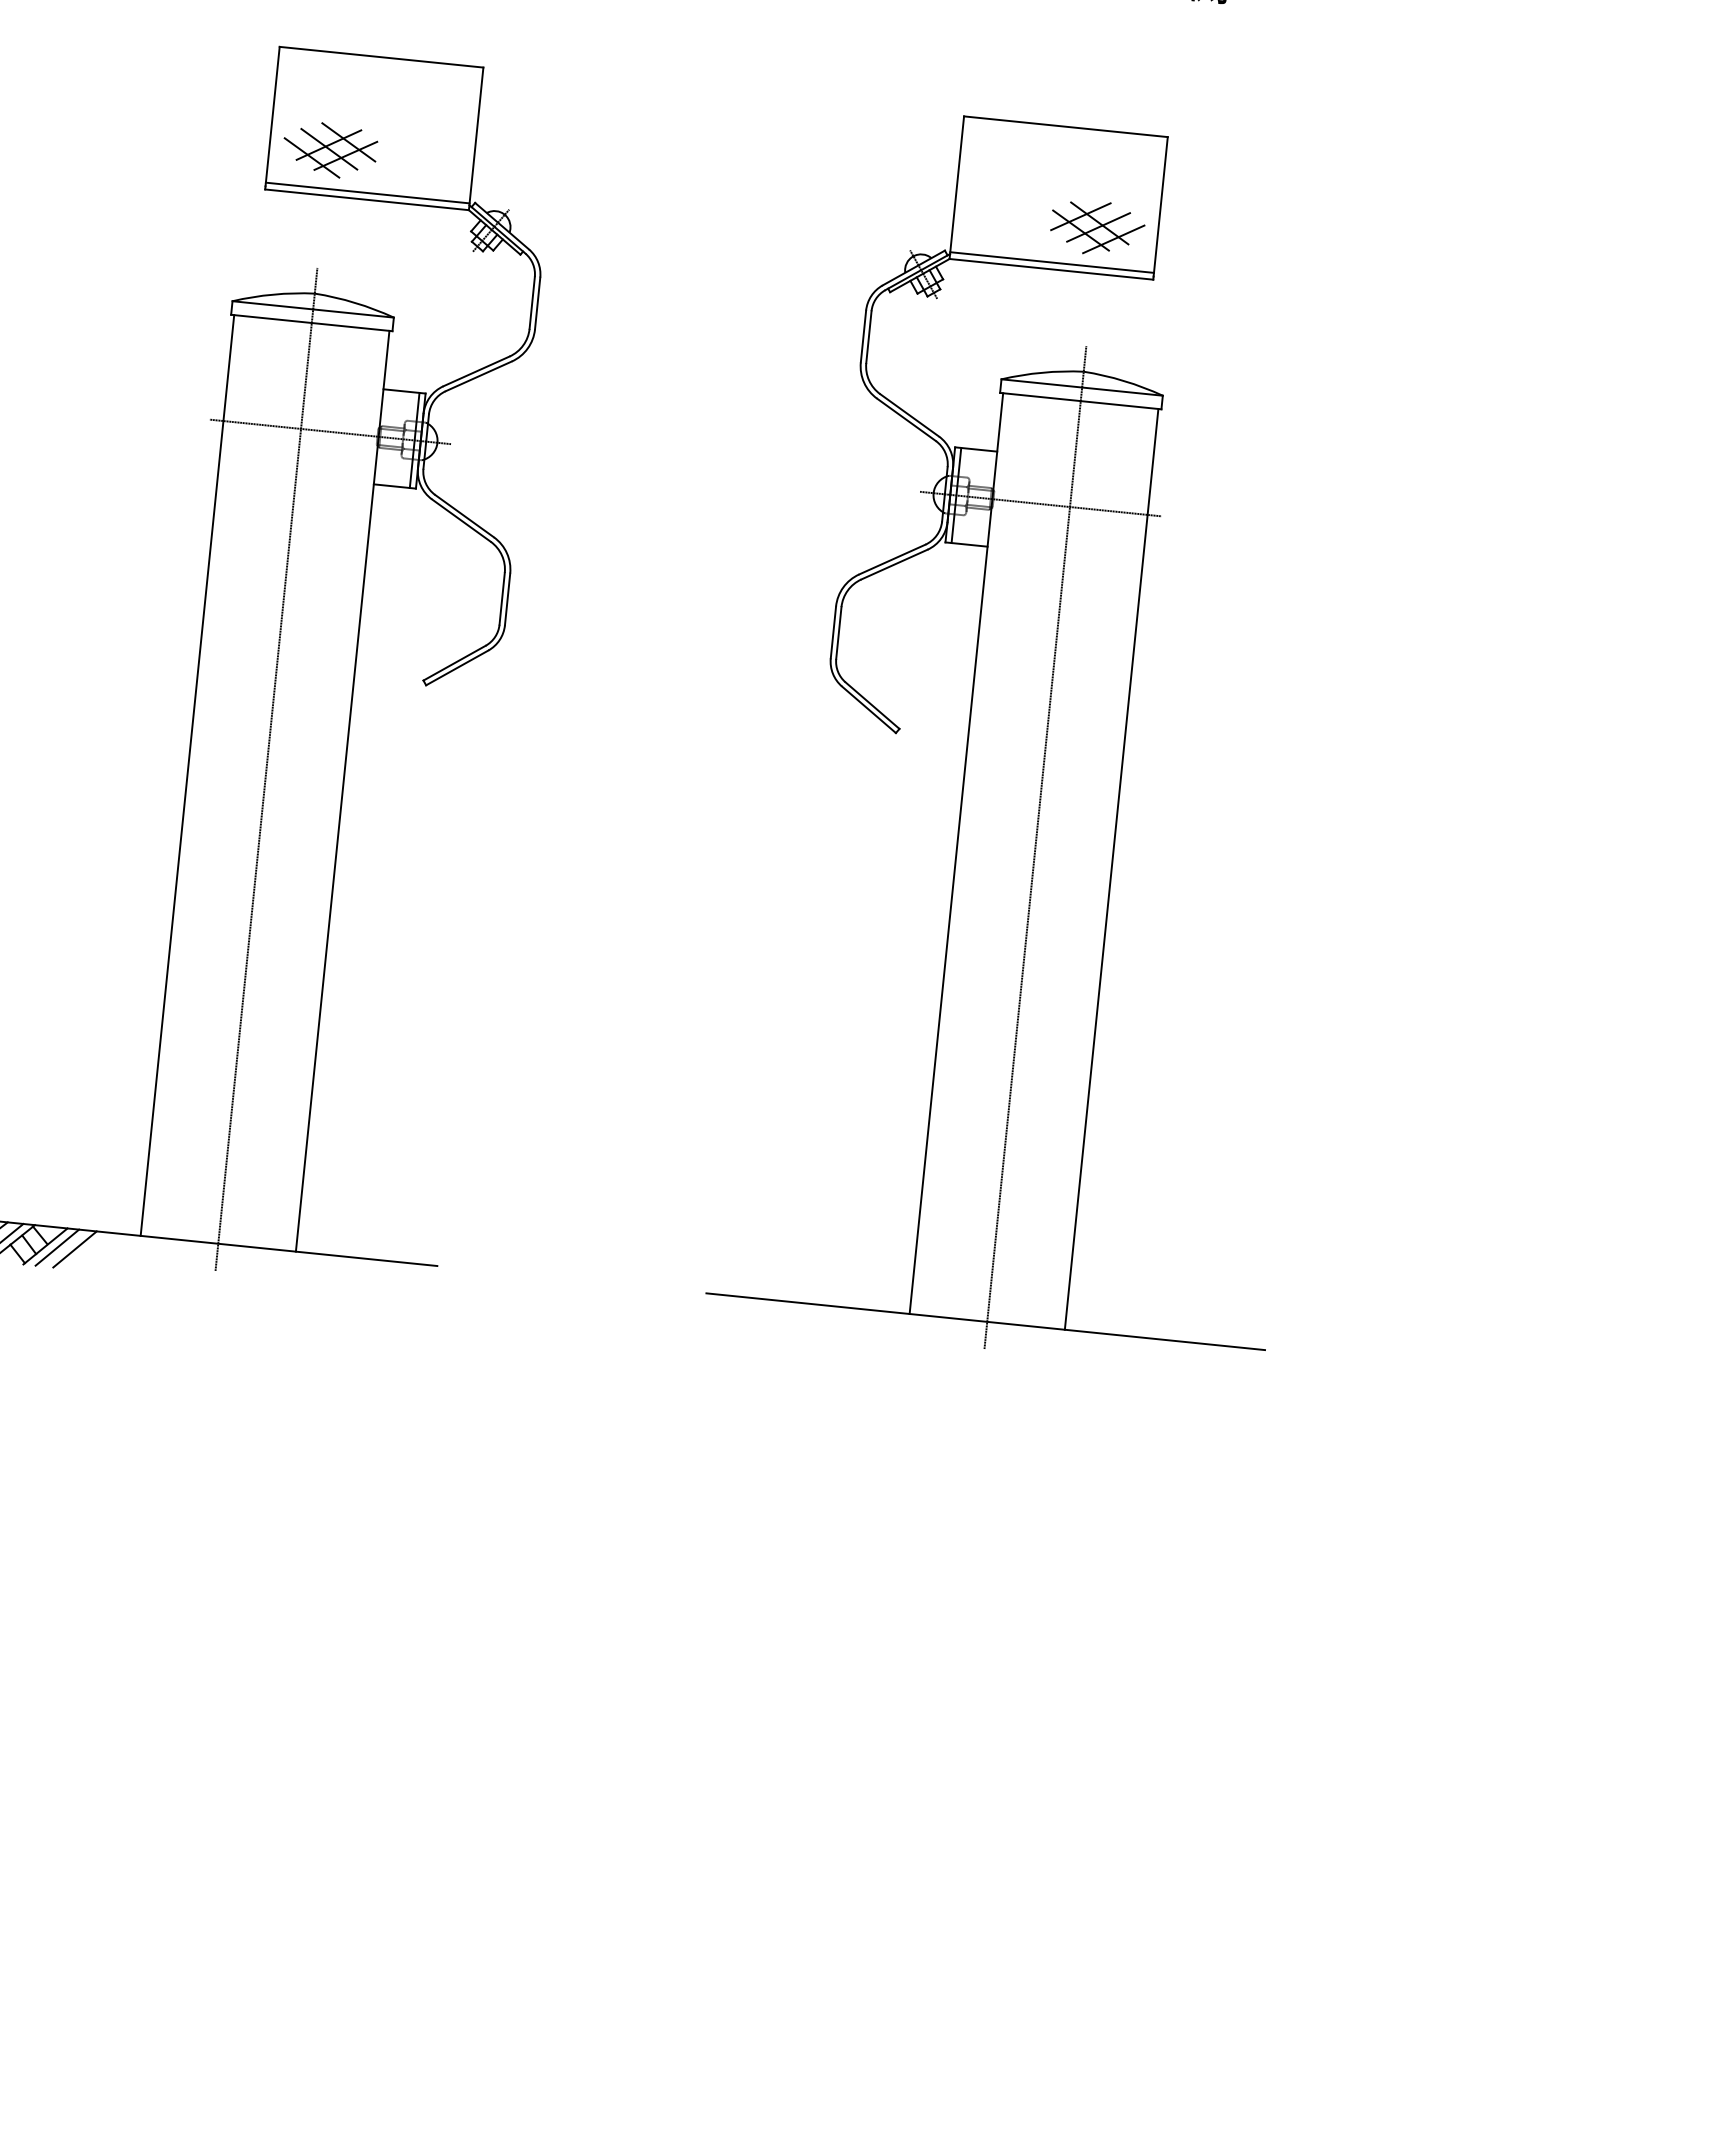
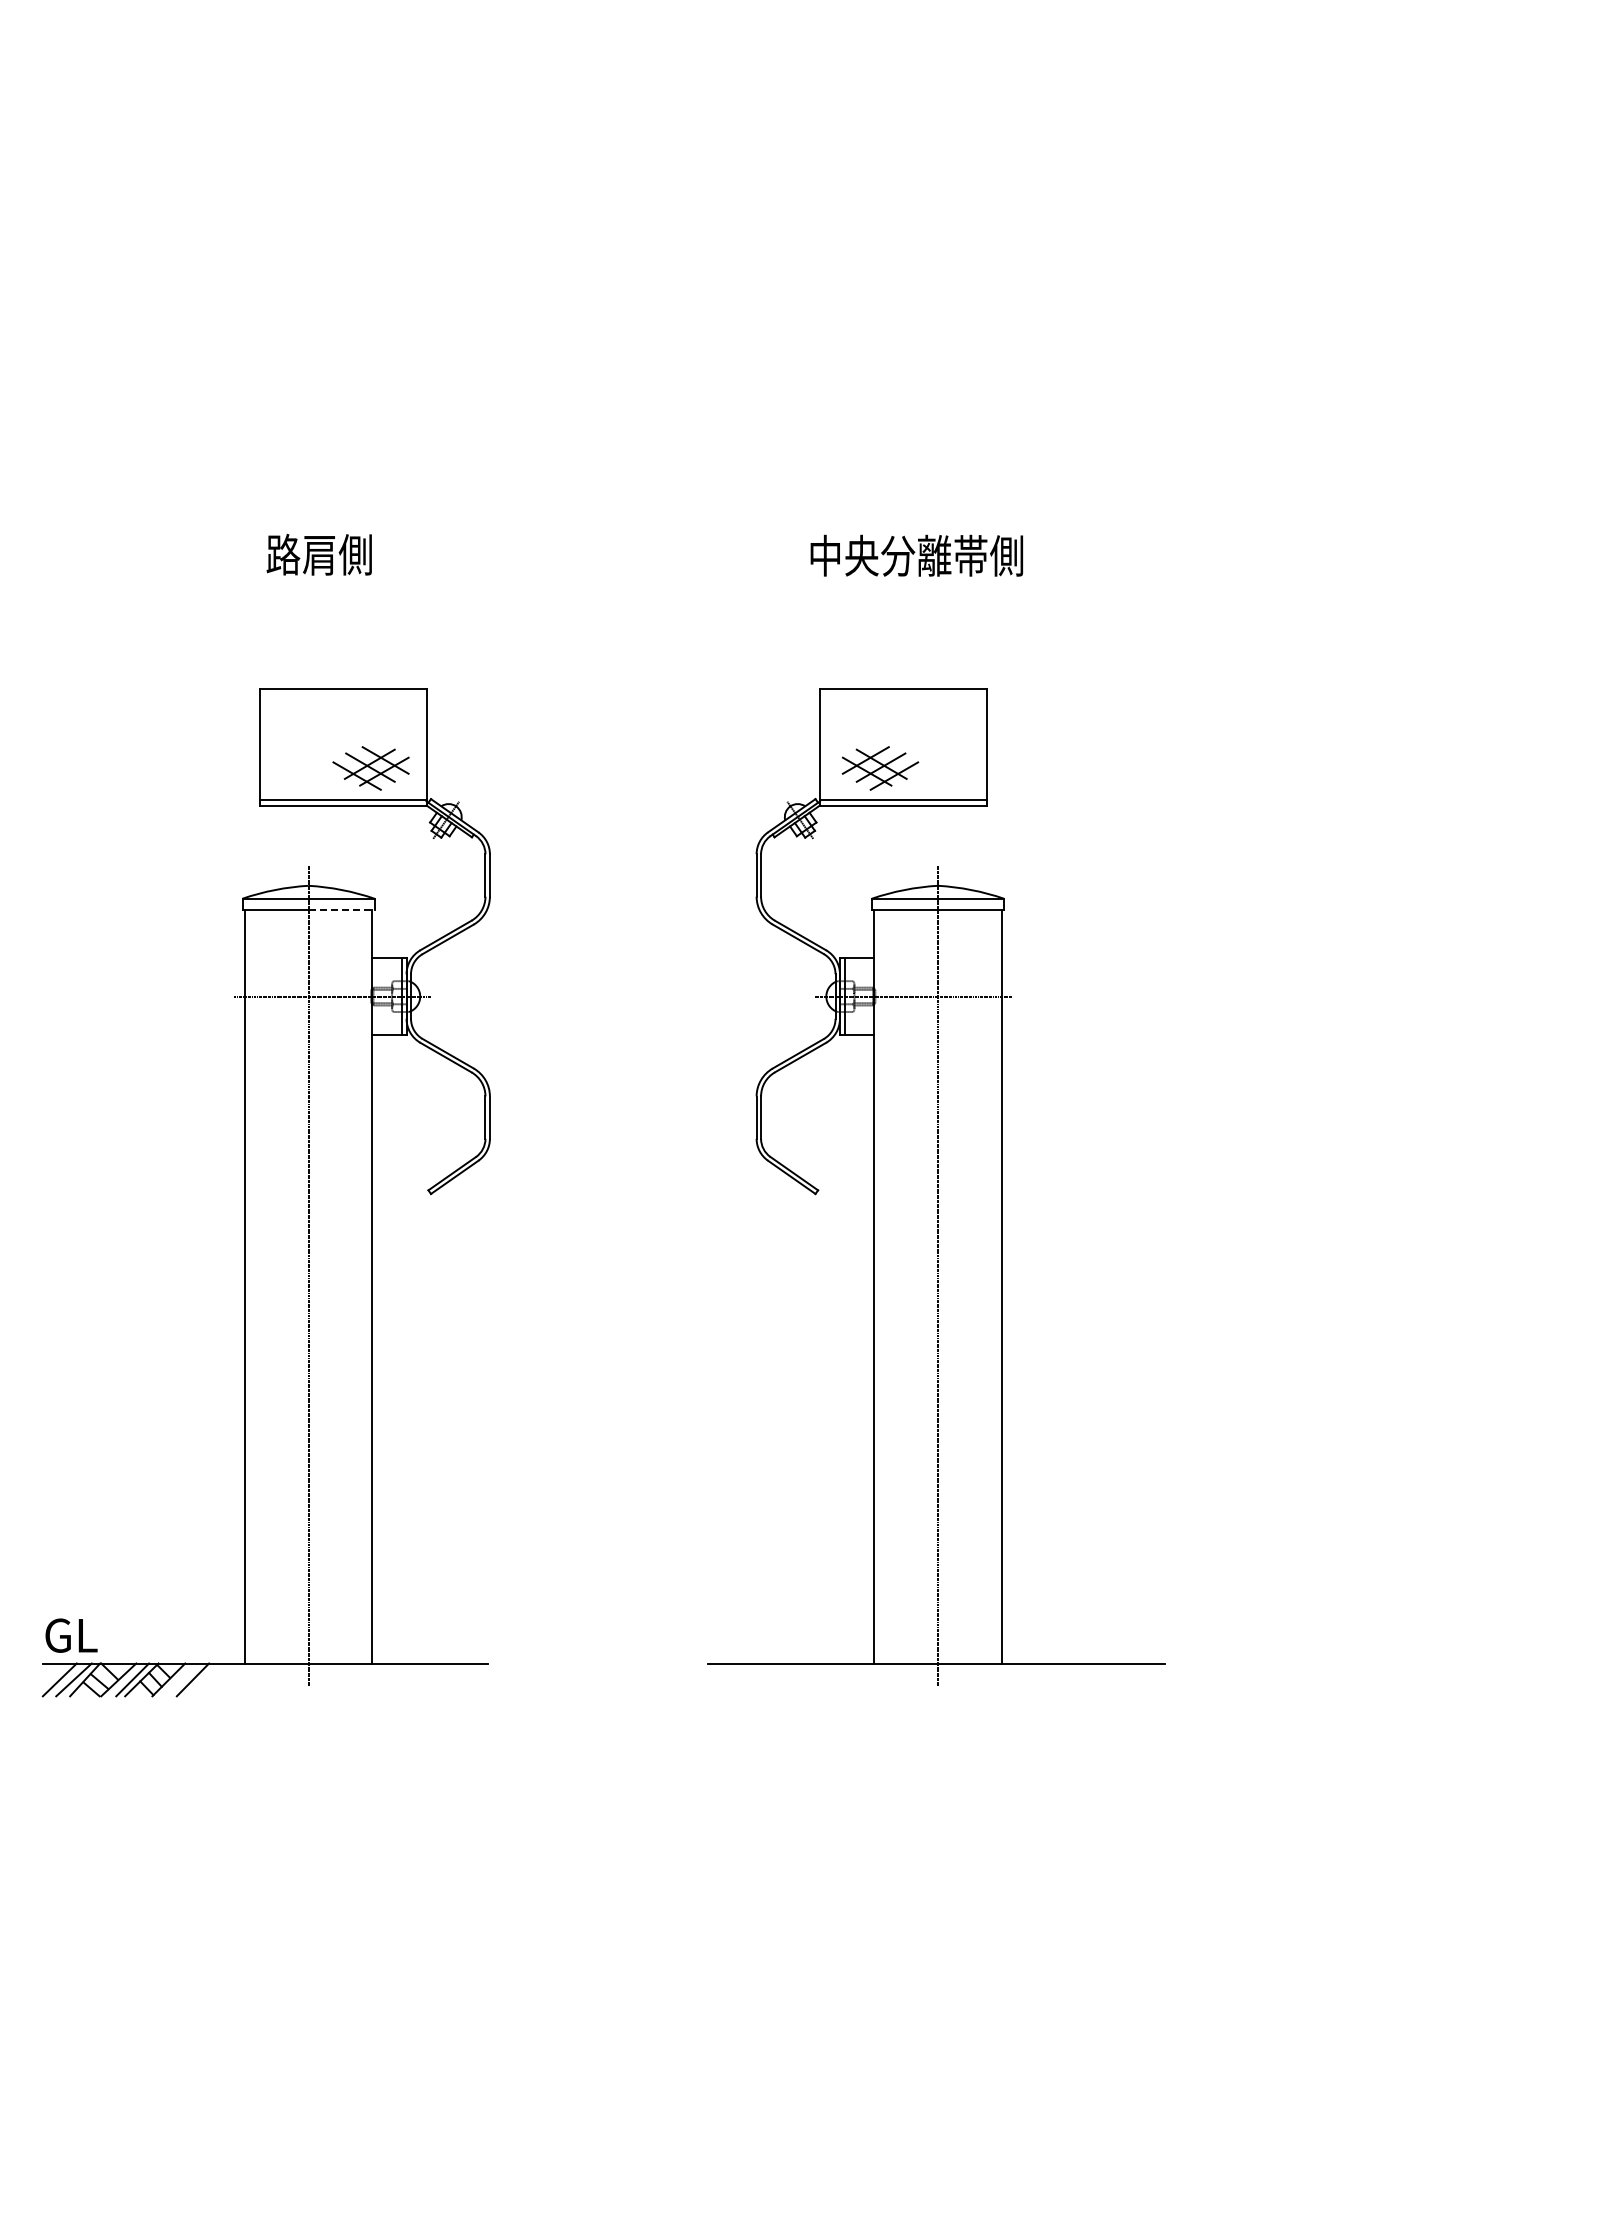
part: (329, 150) -> (370, 768), moved
part: (1097, 228) -> (880, 768), moved
line: (353, 326) -> (342, 909), solid -> dashed
line: (57, 1247) -> (178, 1679), removed

